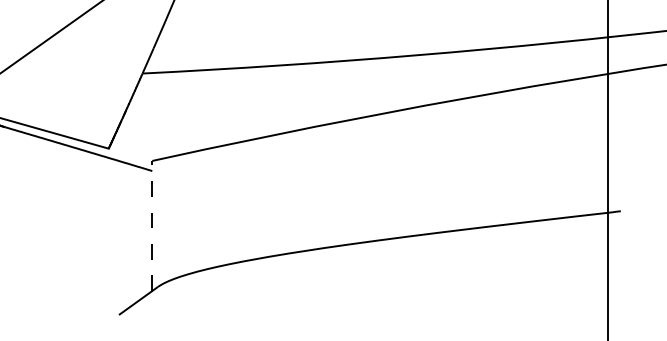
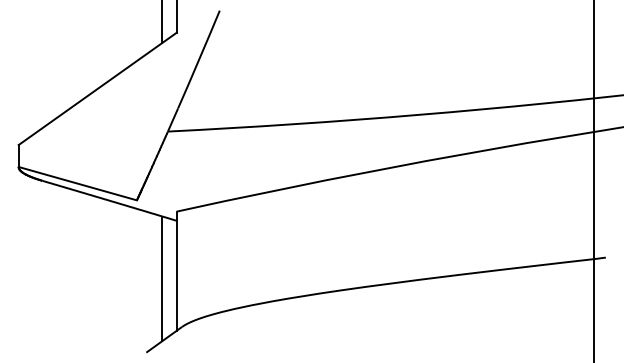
line: (151, 226) -> (176, 271), dashed -> solid
line: (136, 233) -> (162, 278), added

